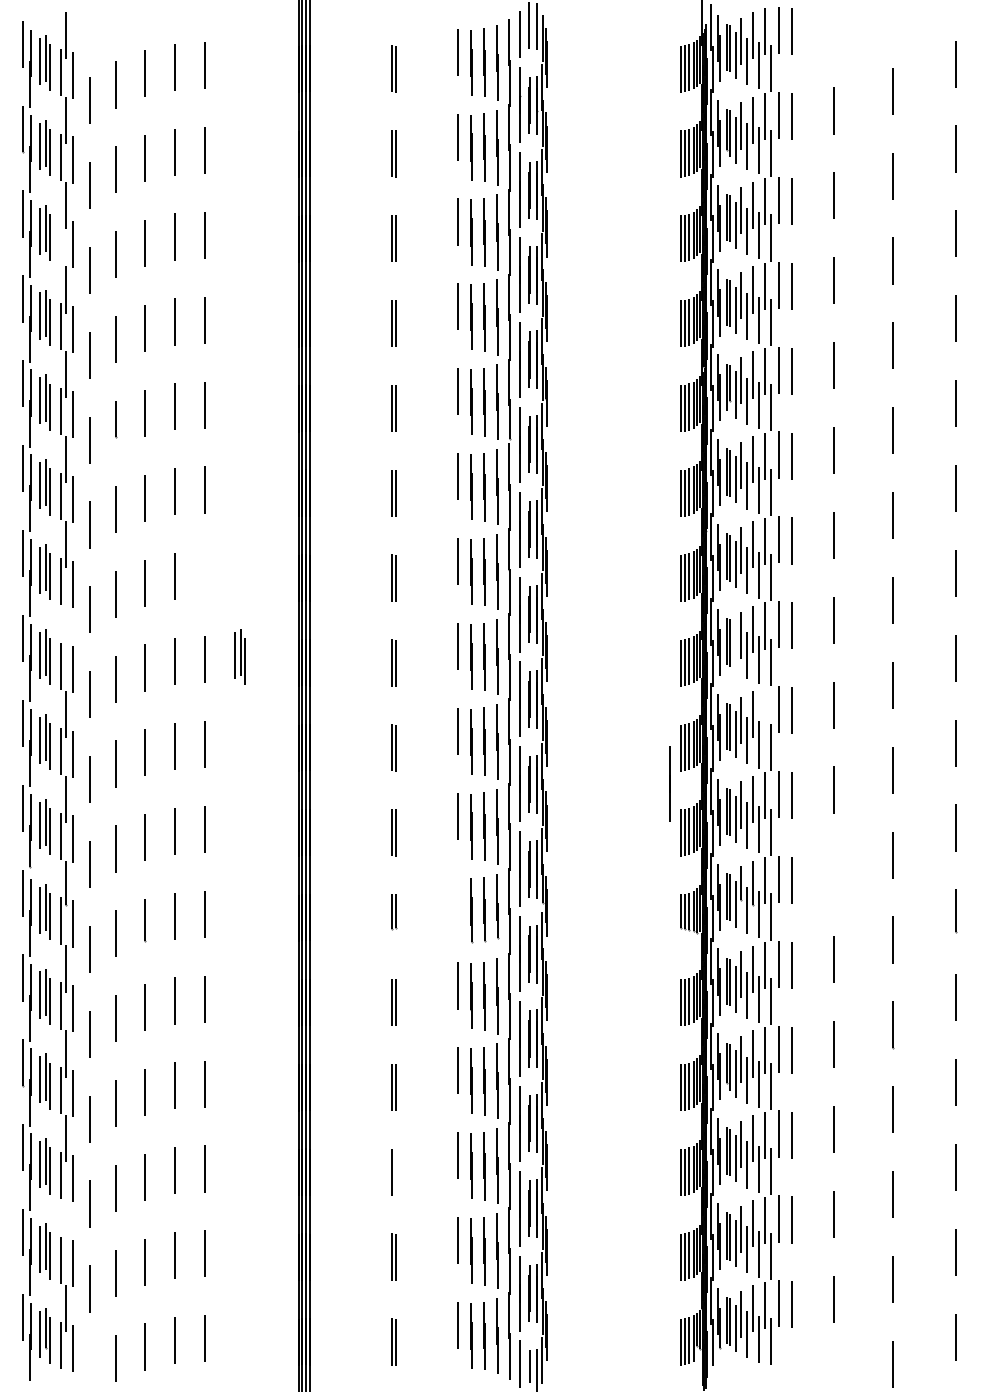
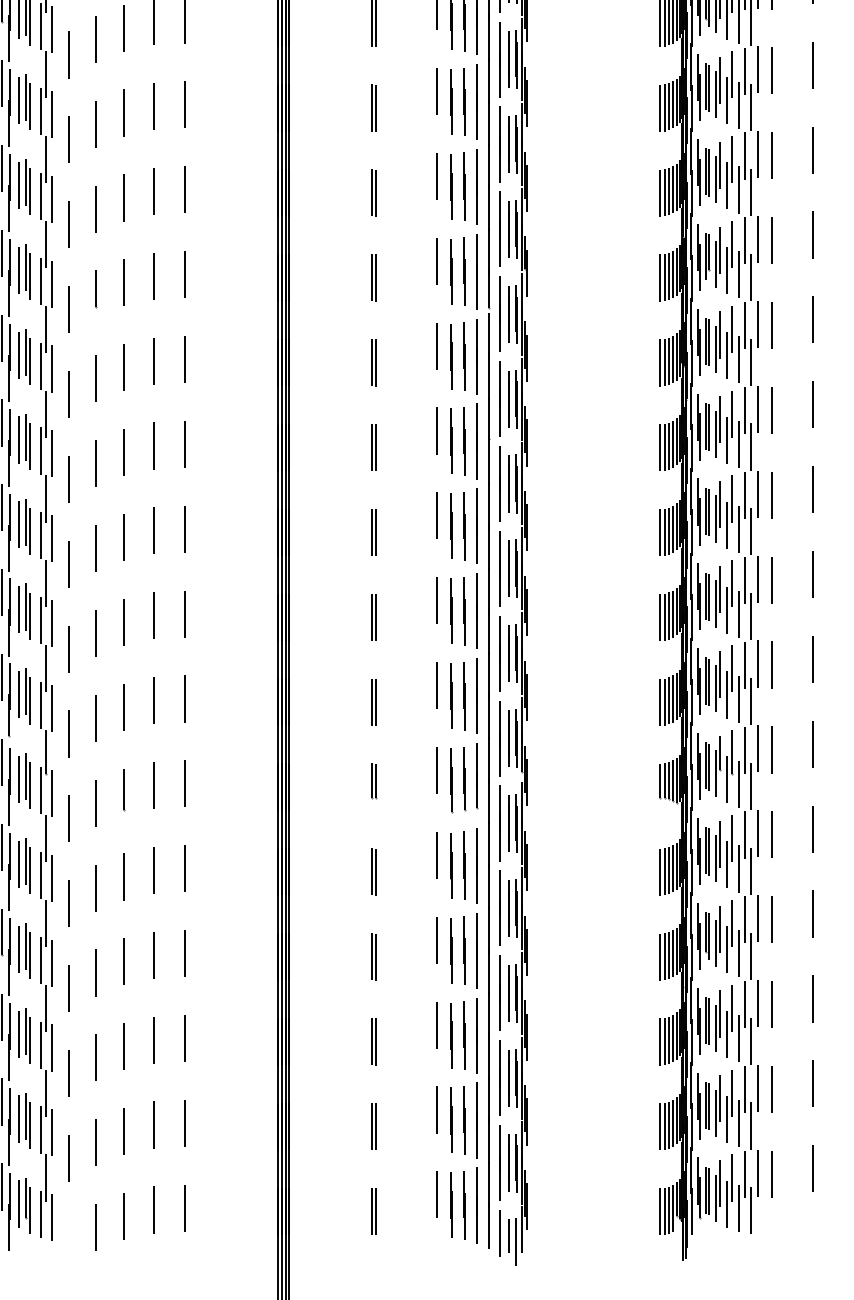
line: (61, 241) -> (41, 110), added
line: (205, 574) -> (185, 443), added
line: (66, 629) -> (46, 498), added
line: (736, 649) -> (716, 518), added
part: (239, 656) -> (219, 525), removed
line: (765, 710) -> (745, 579), added
line: (669, 783) -> (649, 652), removed
line: (833, 874) -> (813, 743), added
line: (457, 900) -> (437, 769), added
line: (396, 1172) -> (376, 1041), added
line: (66, 1223) -> (46, 1092), added

